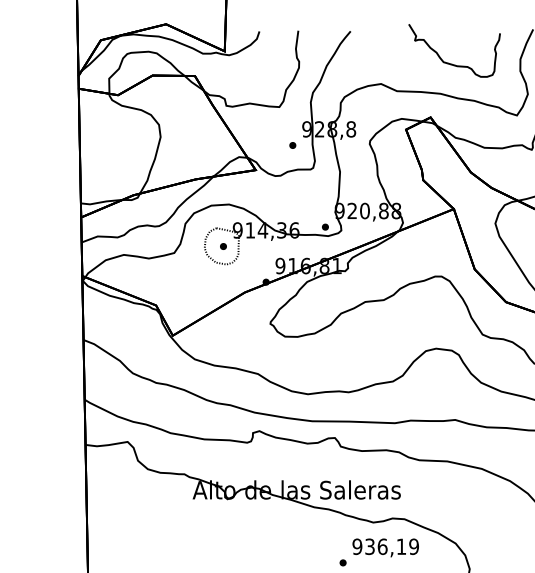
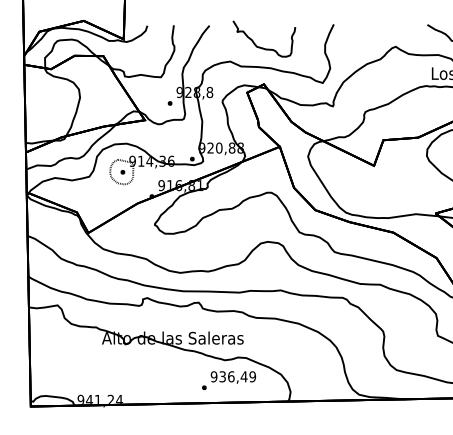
curve: (448, 61) -> (260, 46), moved
text: (400, 546) -> (243, 376), 936,19 -> 936,49

